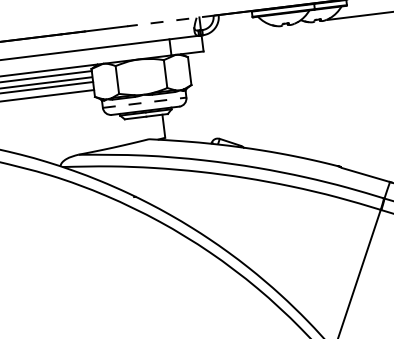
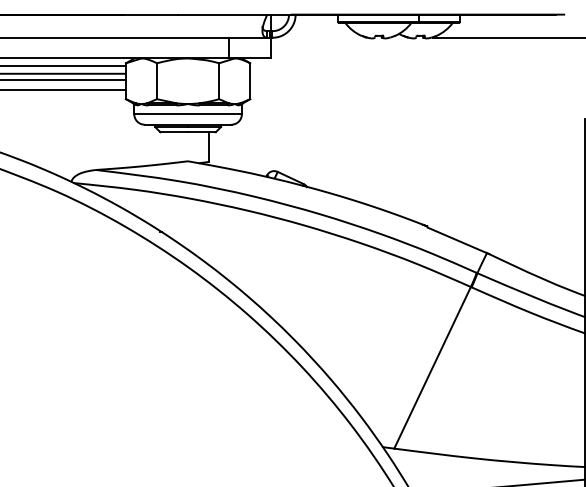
line: (170, 20) -> (233, 14), dashed -> solid
line: (144, 102) -> (188, 114), dashed -> solid

